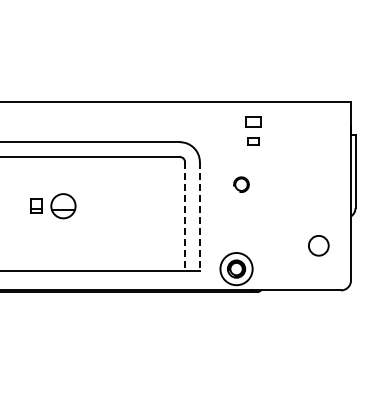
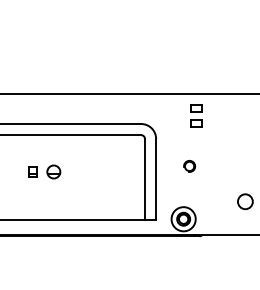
part: (253, 141) -> (196, 123), size x1.43
part: (241, 184) -> (189, 166), moved
part: (63, 205) -> (53, 171), size x0.71
line: (185, 216) -> (145, 179), dashed -> solid
line: (199, 216) -> (155, 179), dashed -> solid

